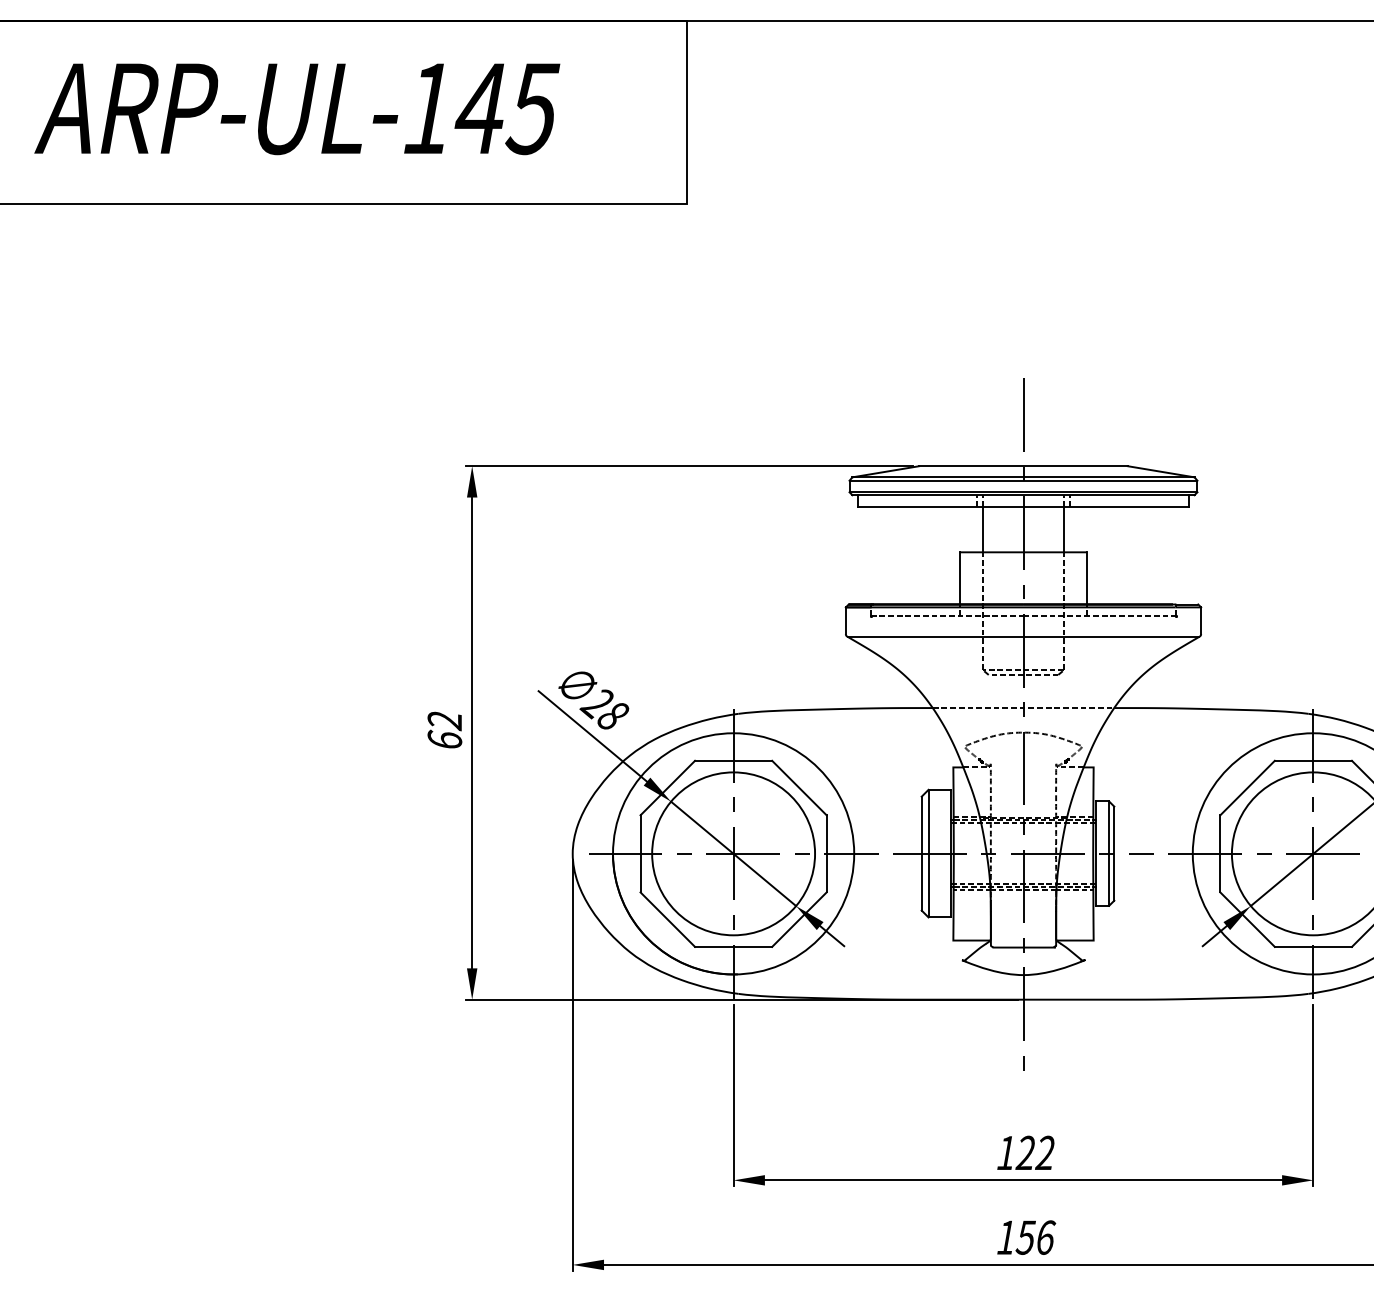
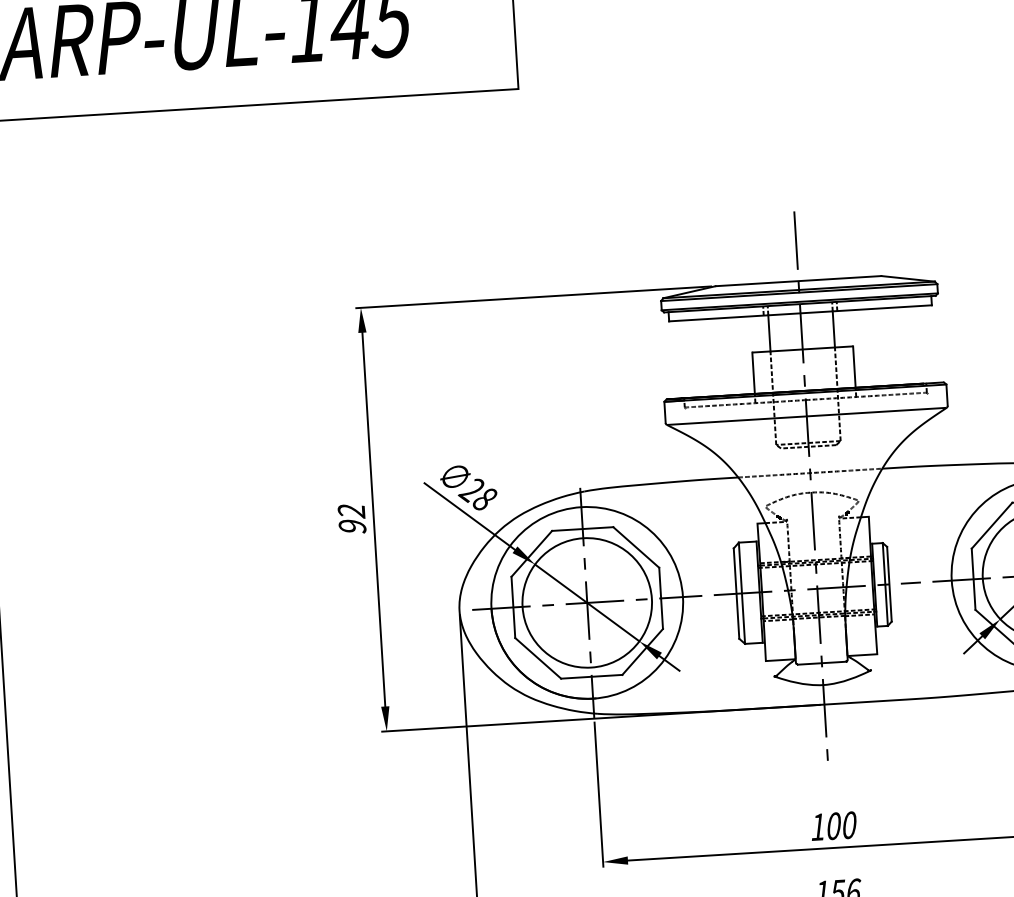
text: (444, 739) -> (352, 526), 62 -> 92
text: (1034, 1152) -> (840, 825), 122 -> 100

